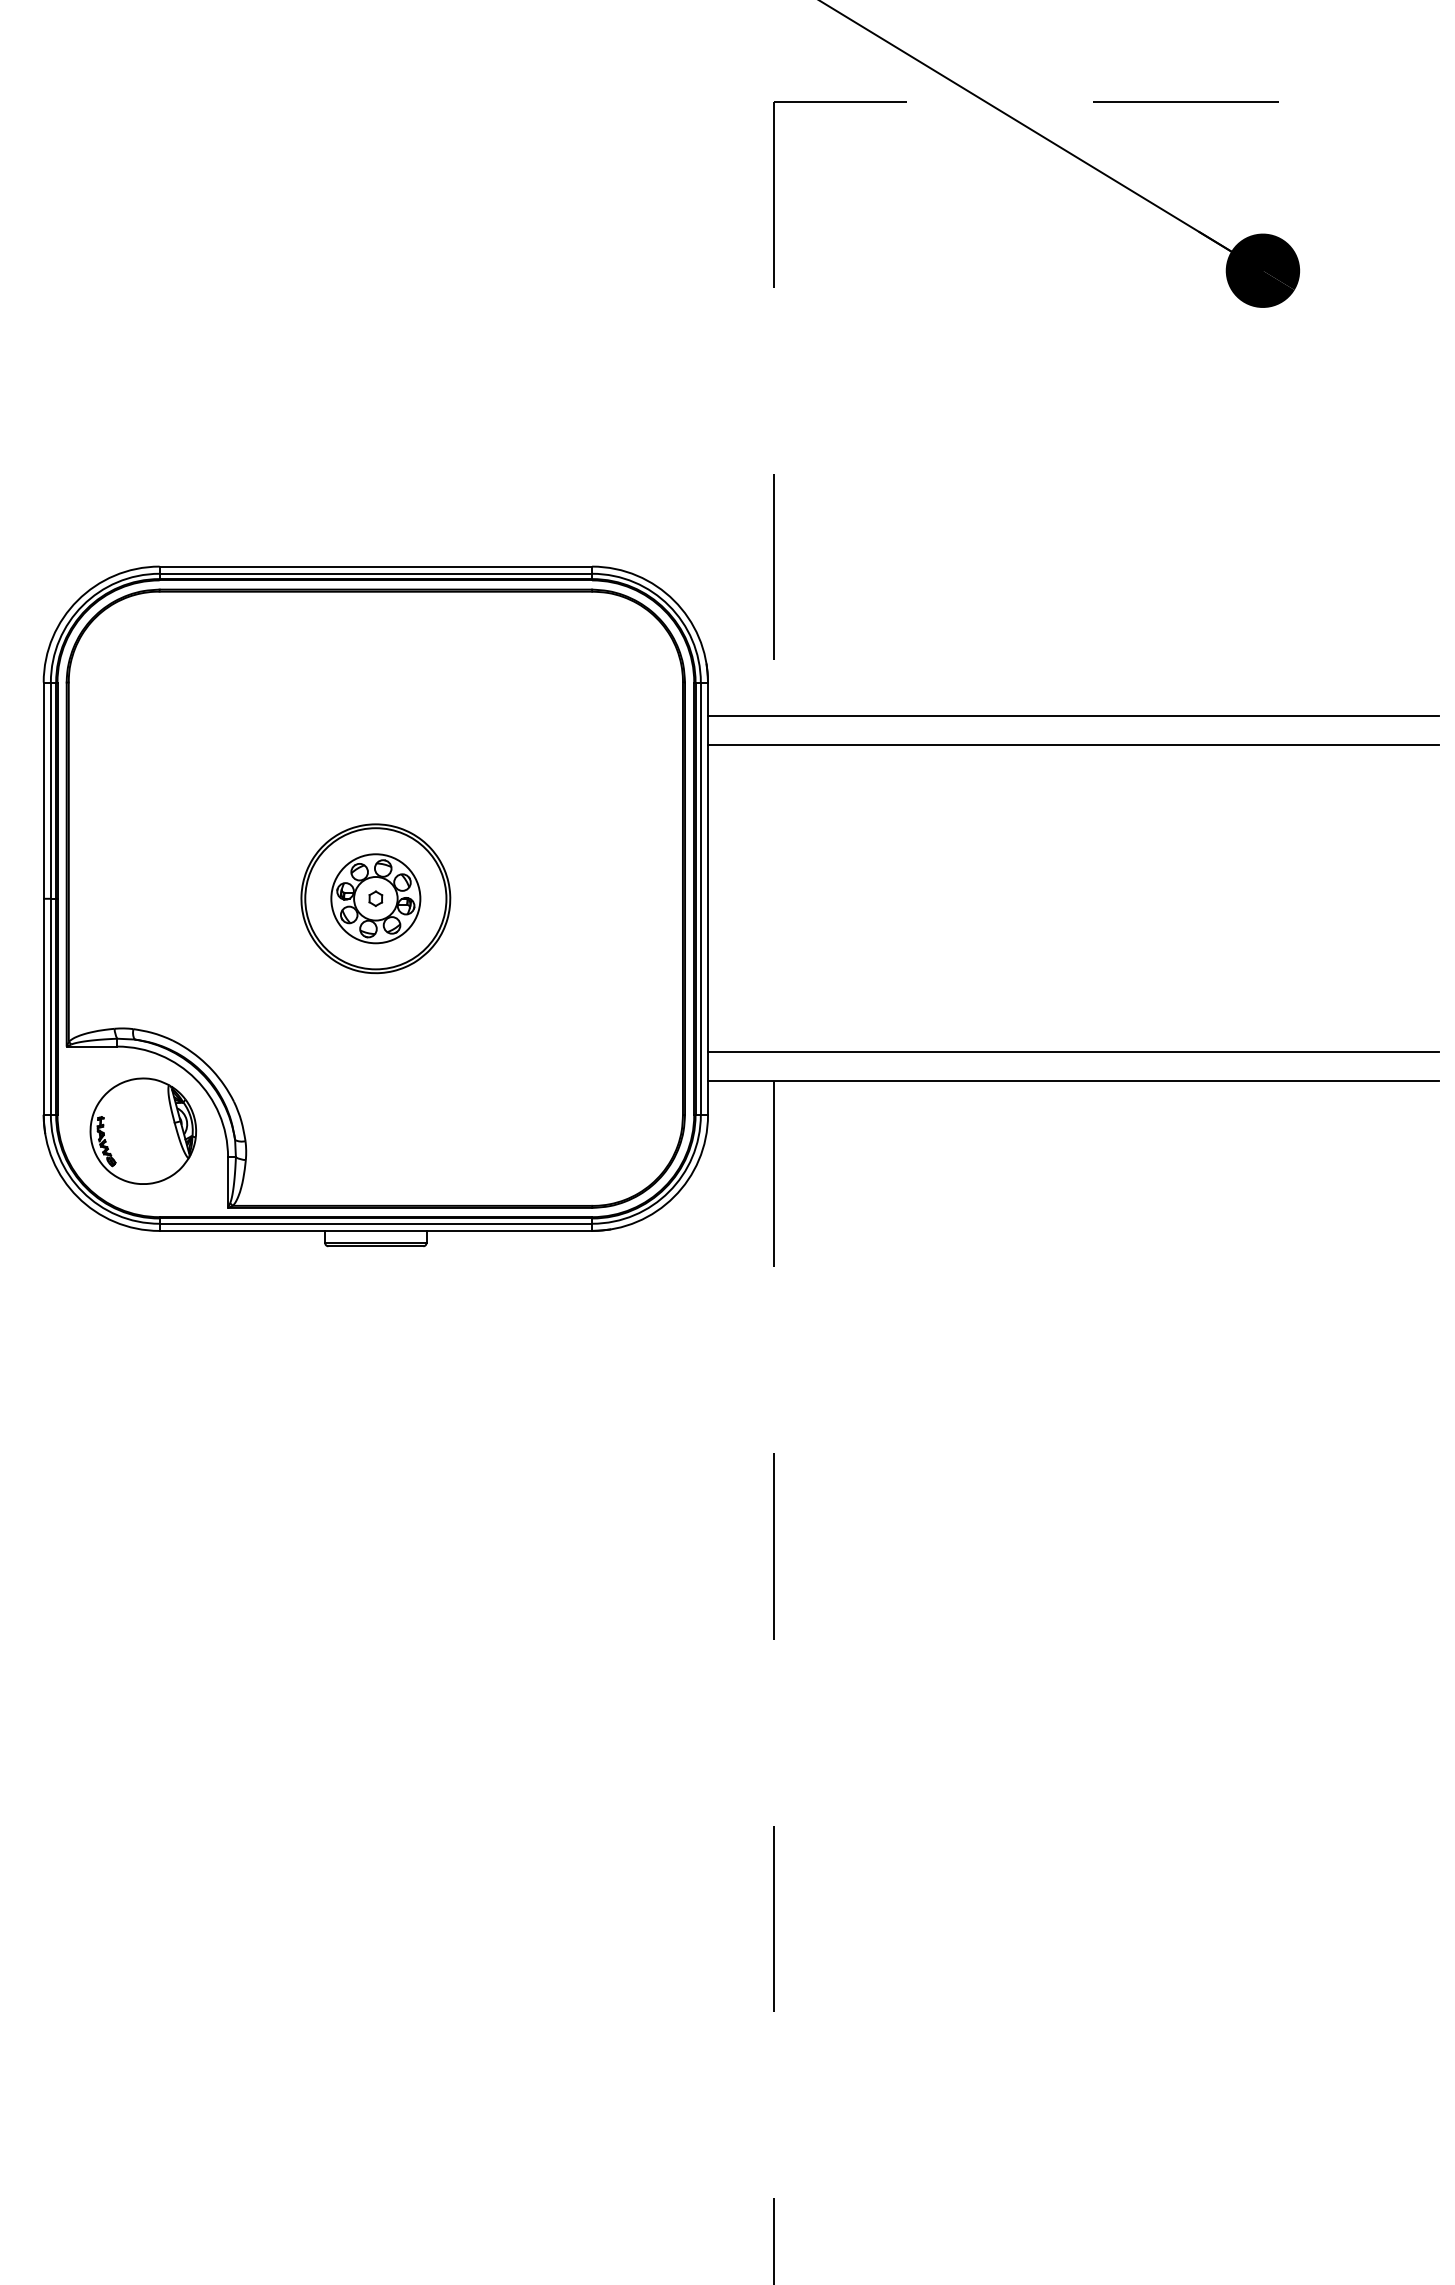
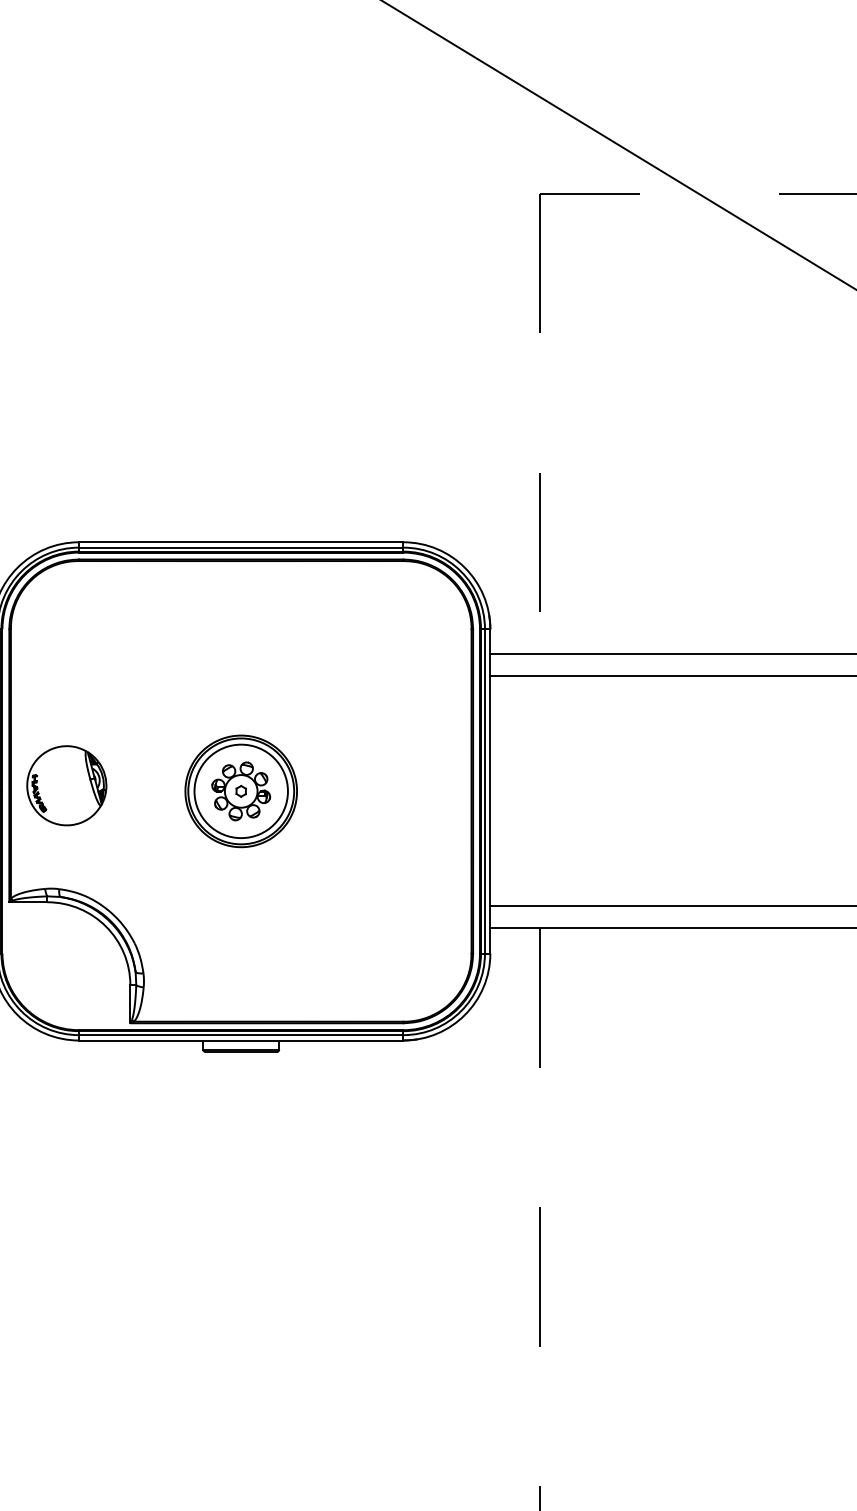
circle: (375, 898) -> (240, 791), size x1.4
part: (143, 1130) -> (66, 785), moved

